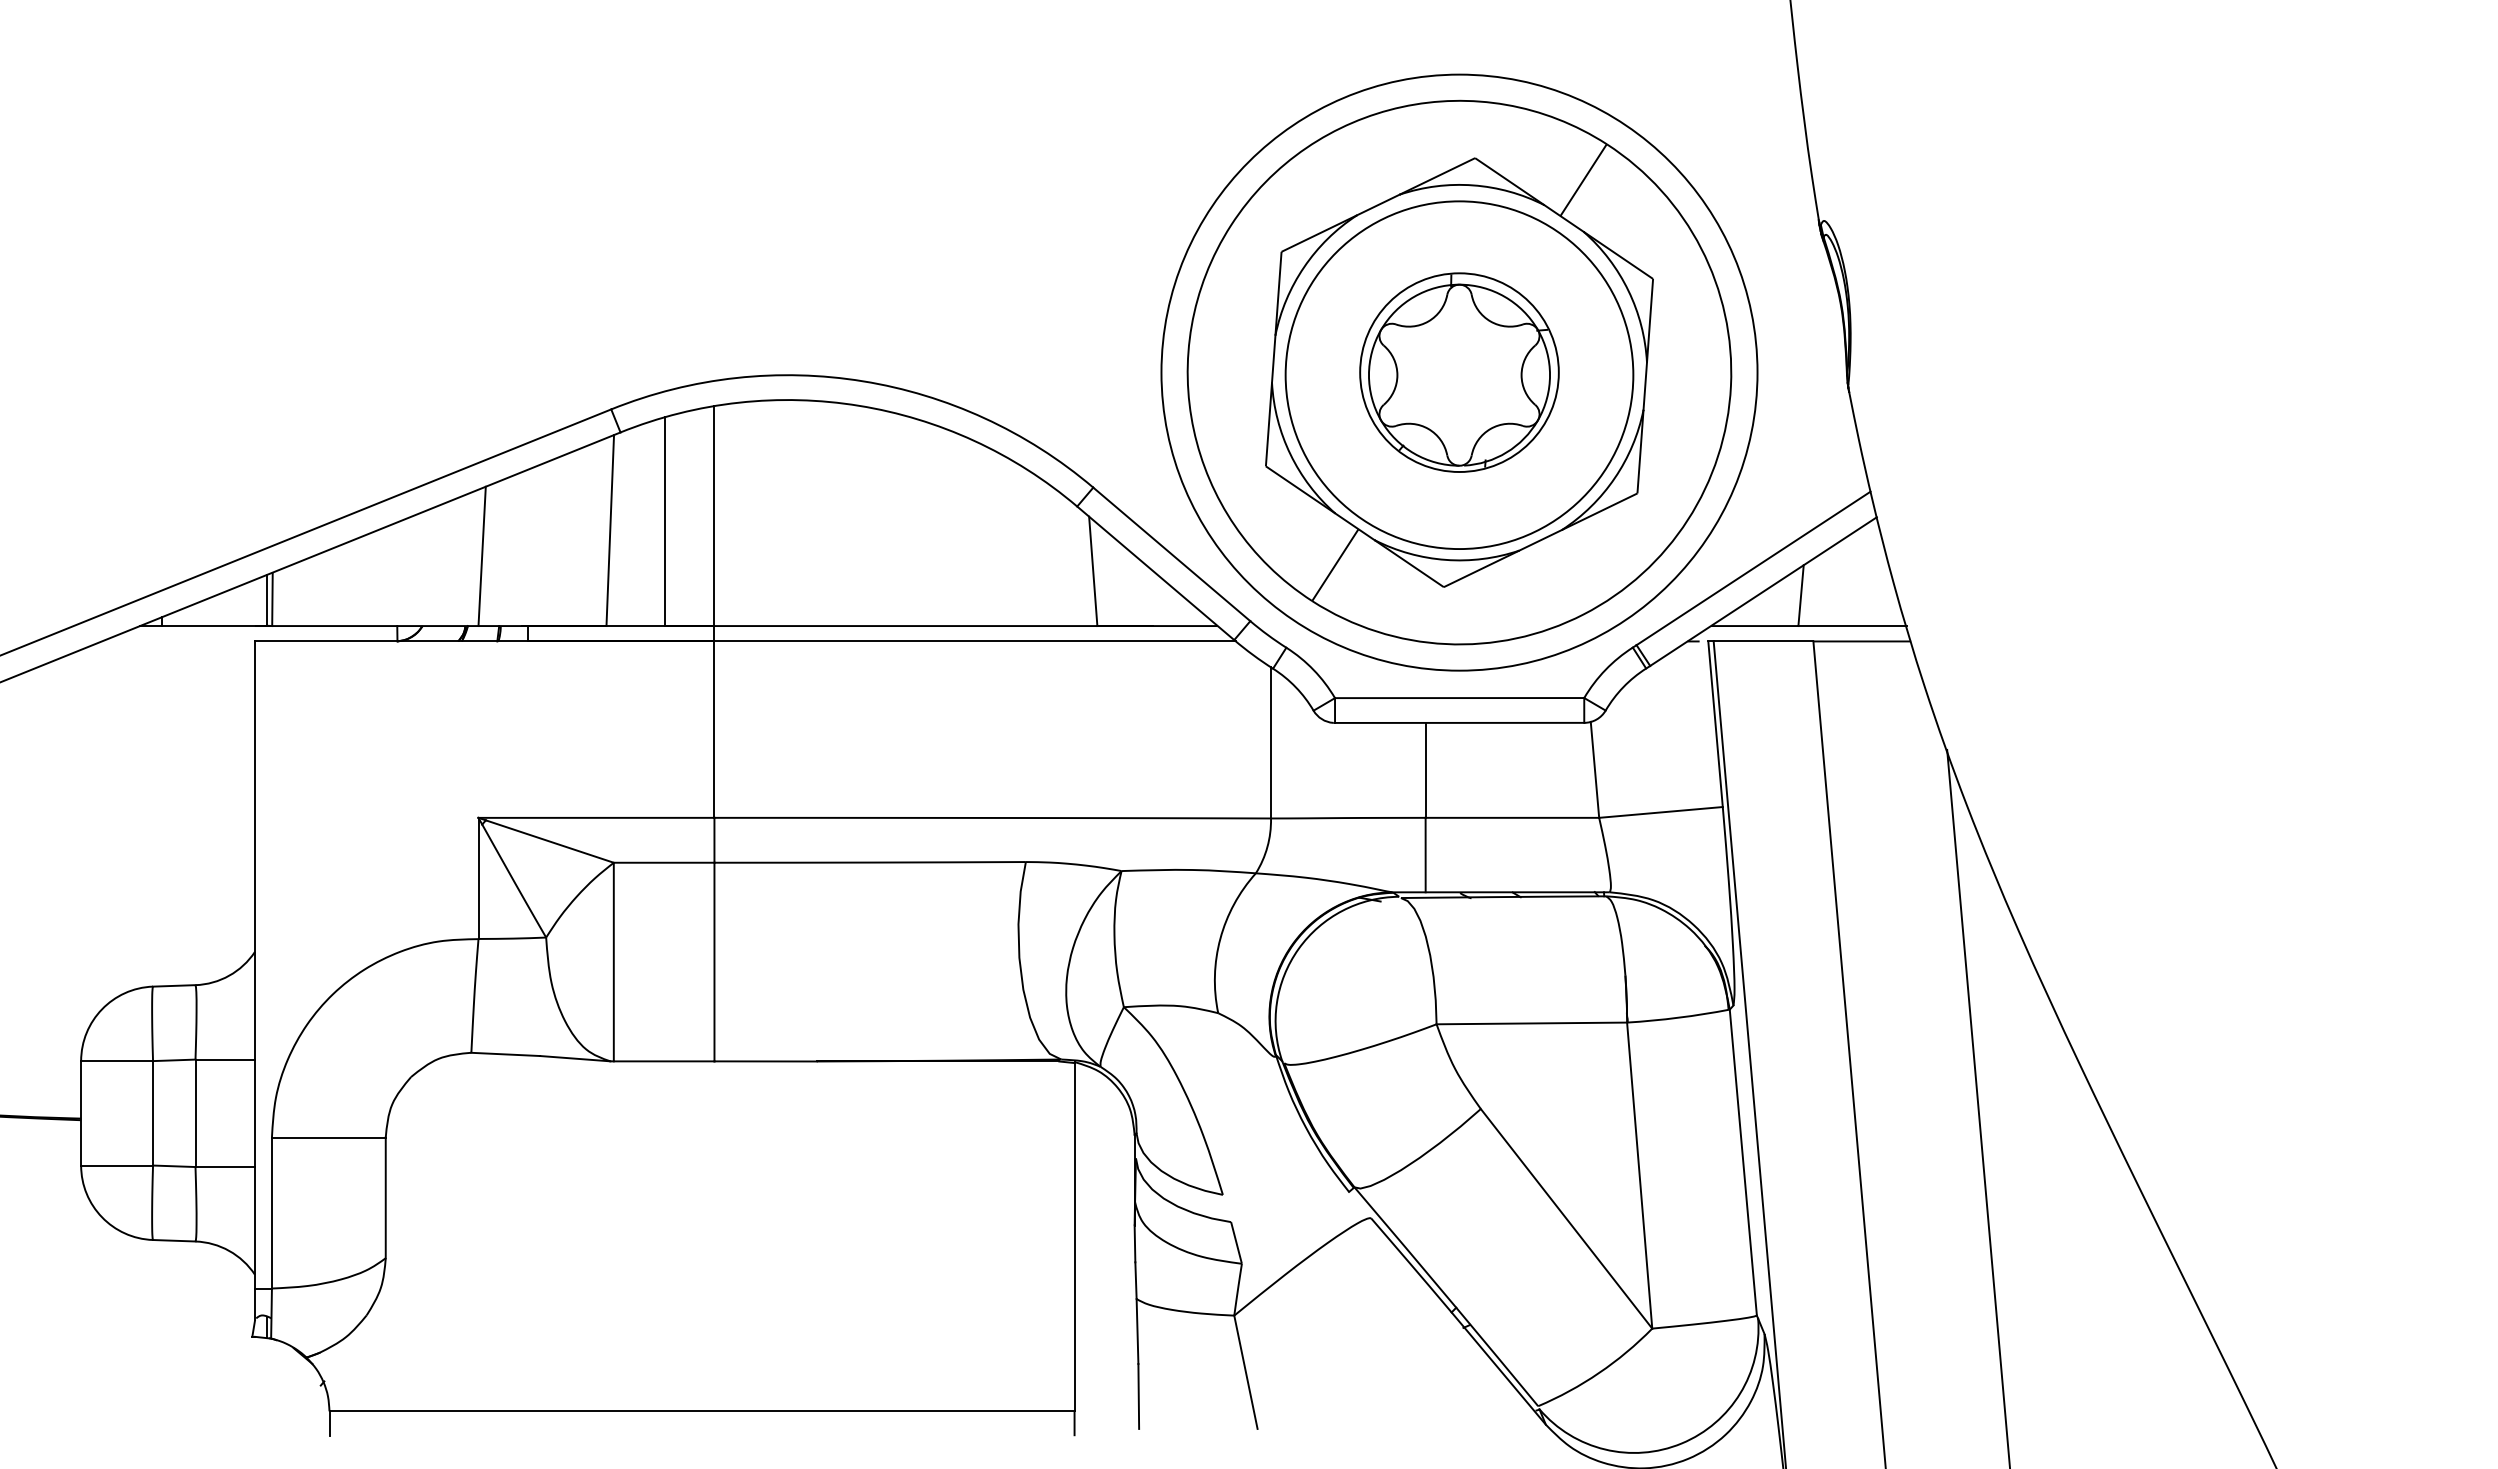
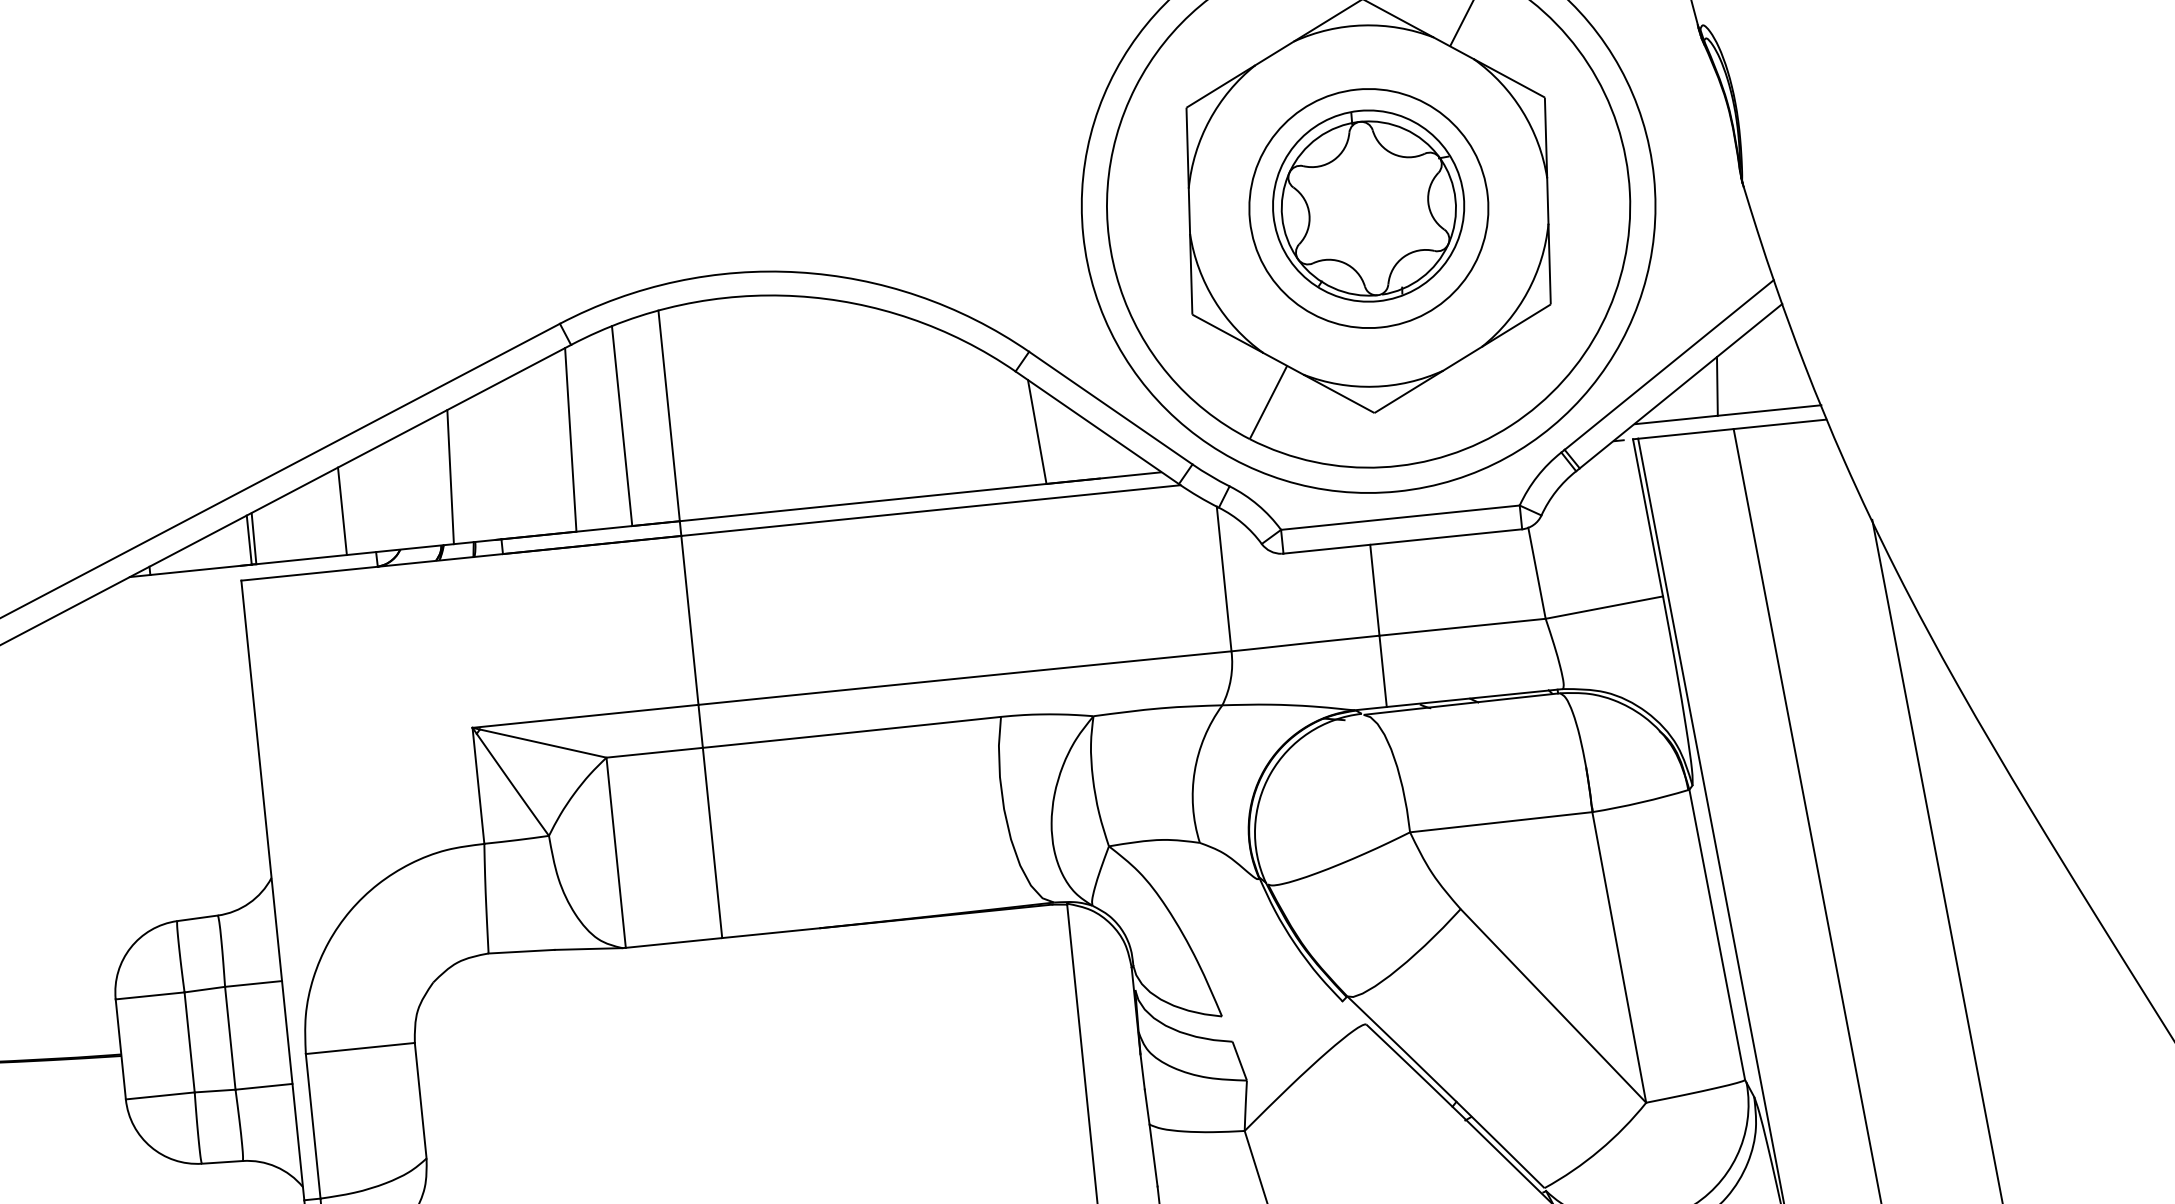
circle: (1459, 375) -> (1368, 208), size x0.71
line: (366, 580) -> (342, 511), added

